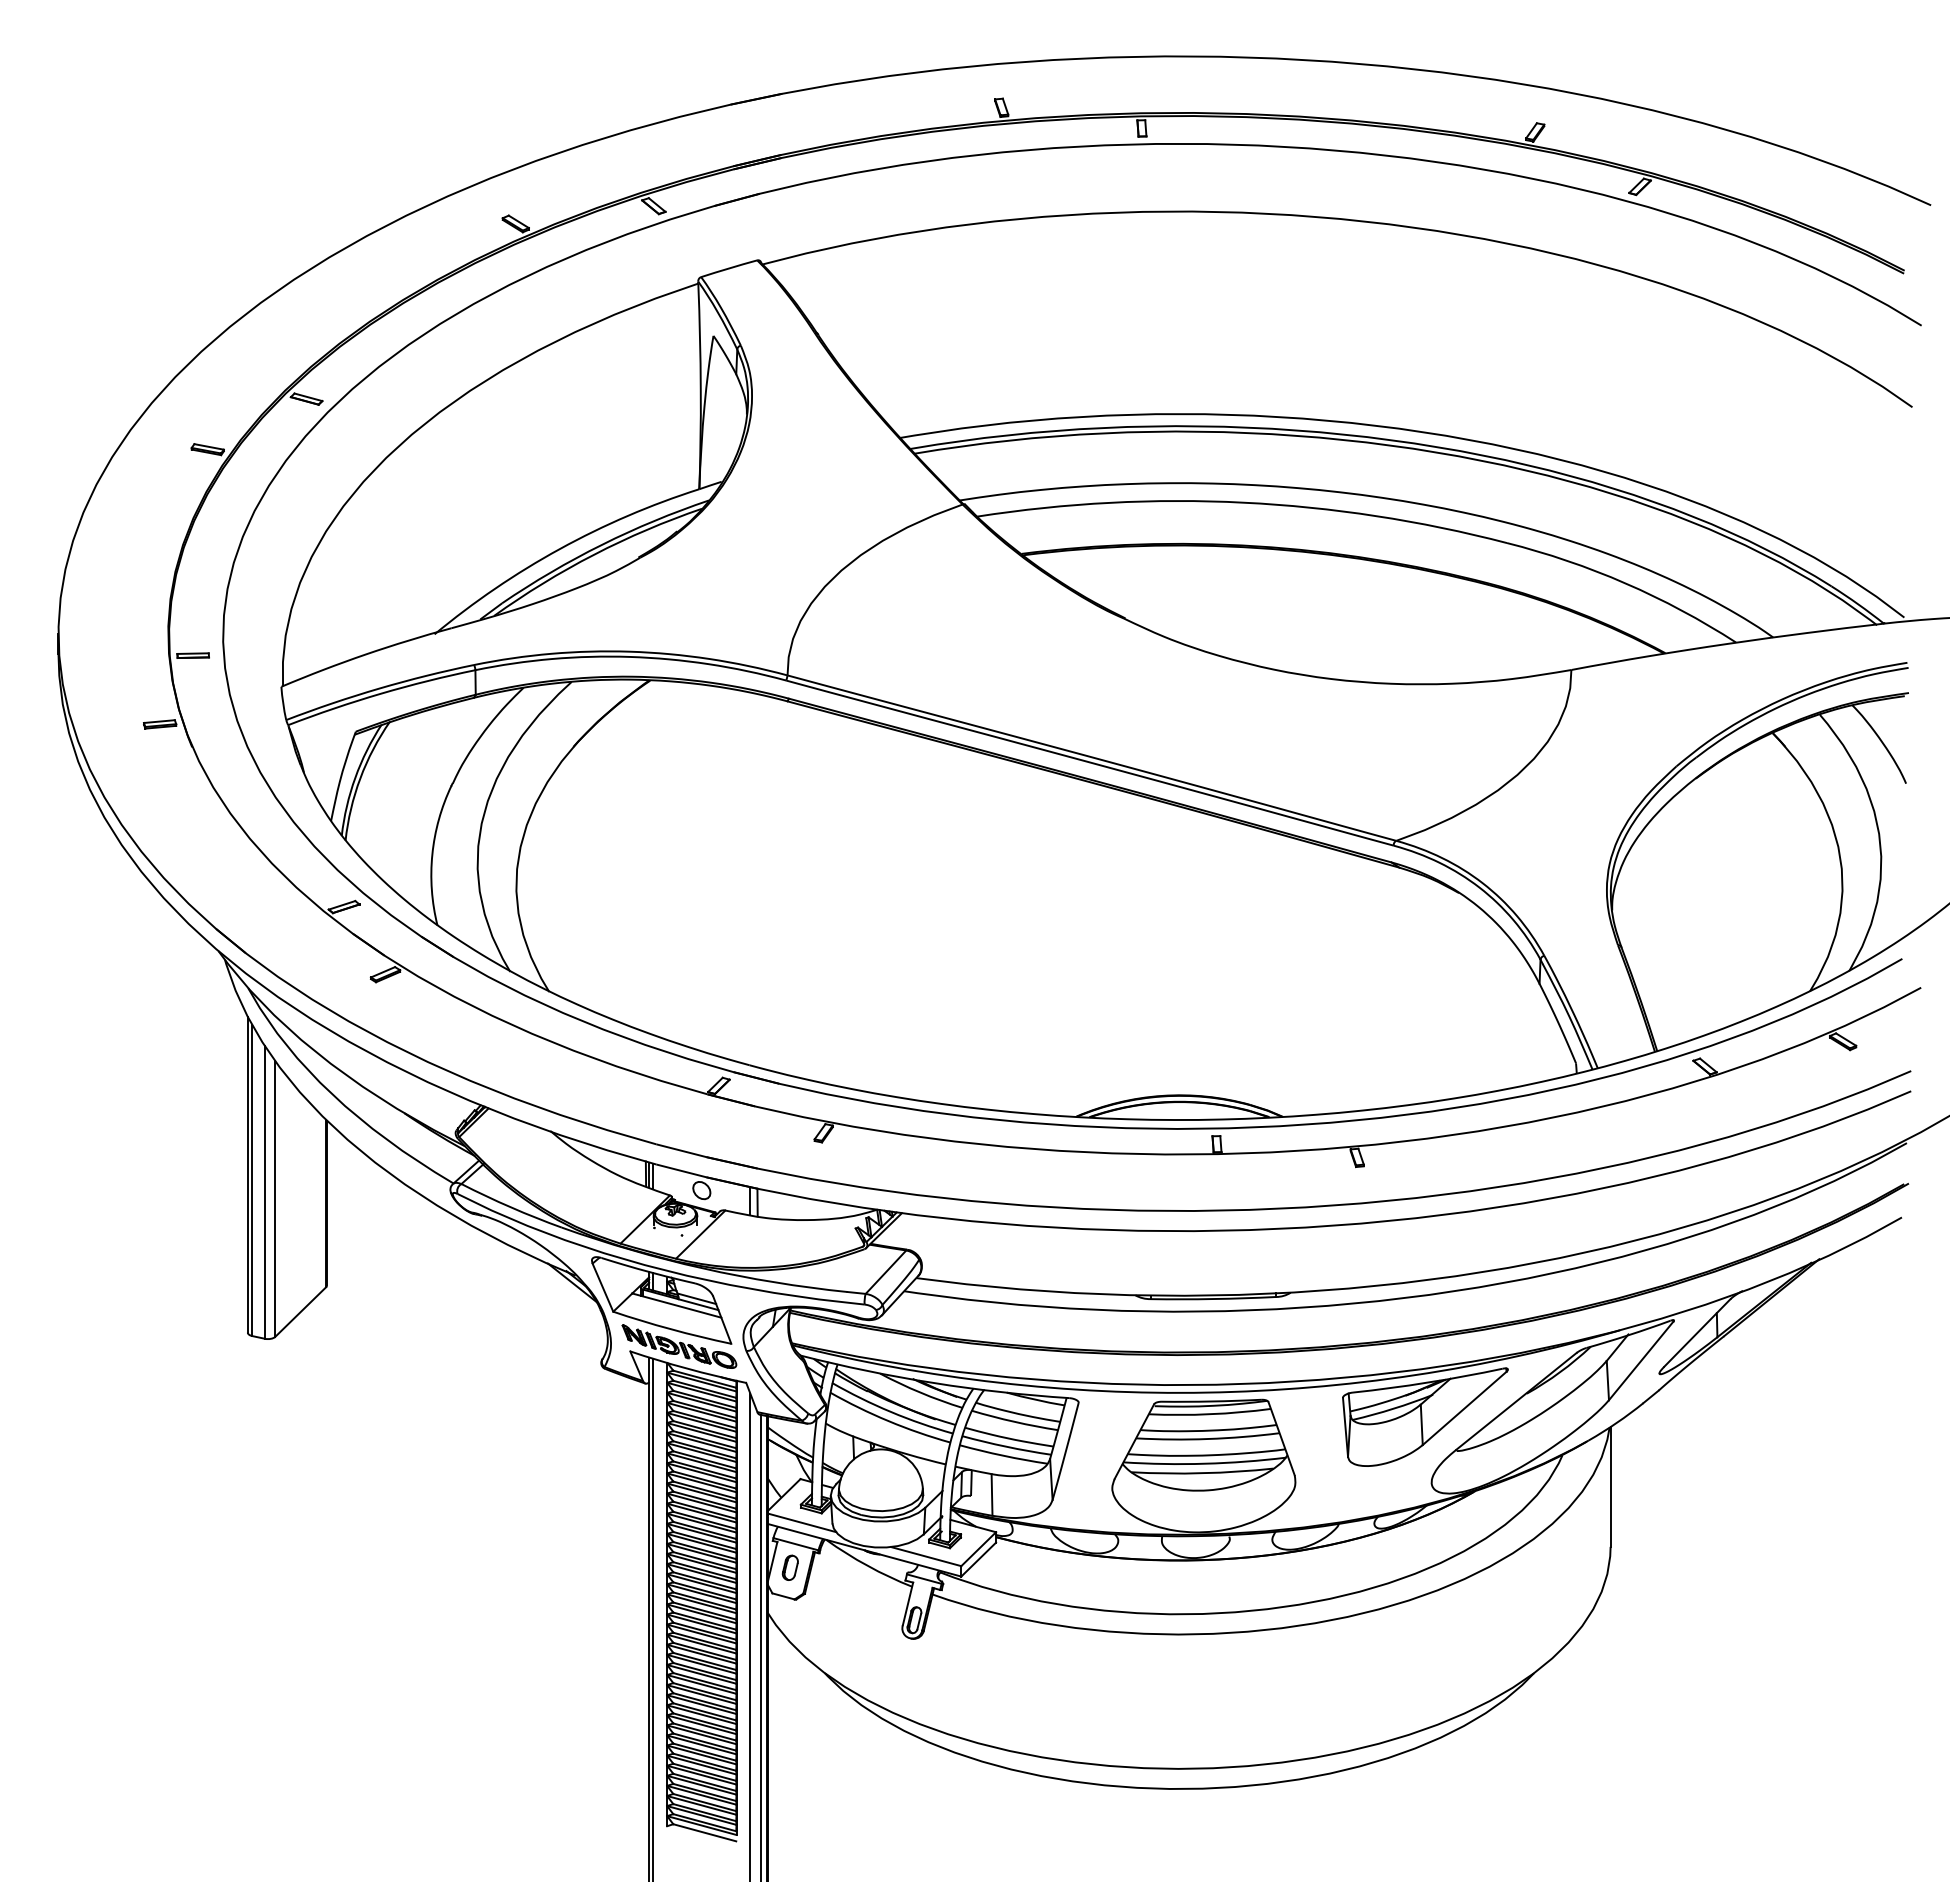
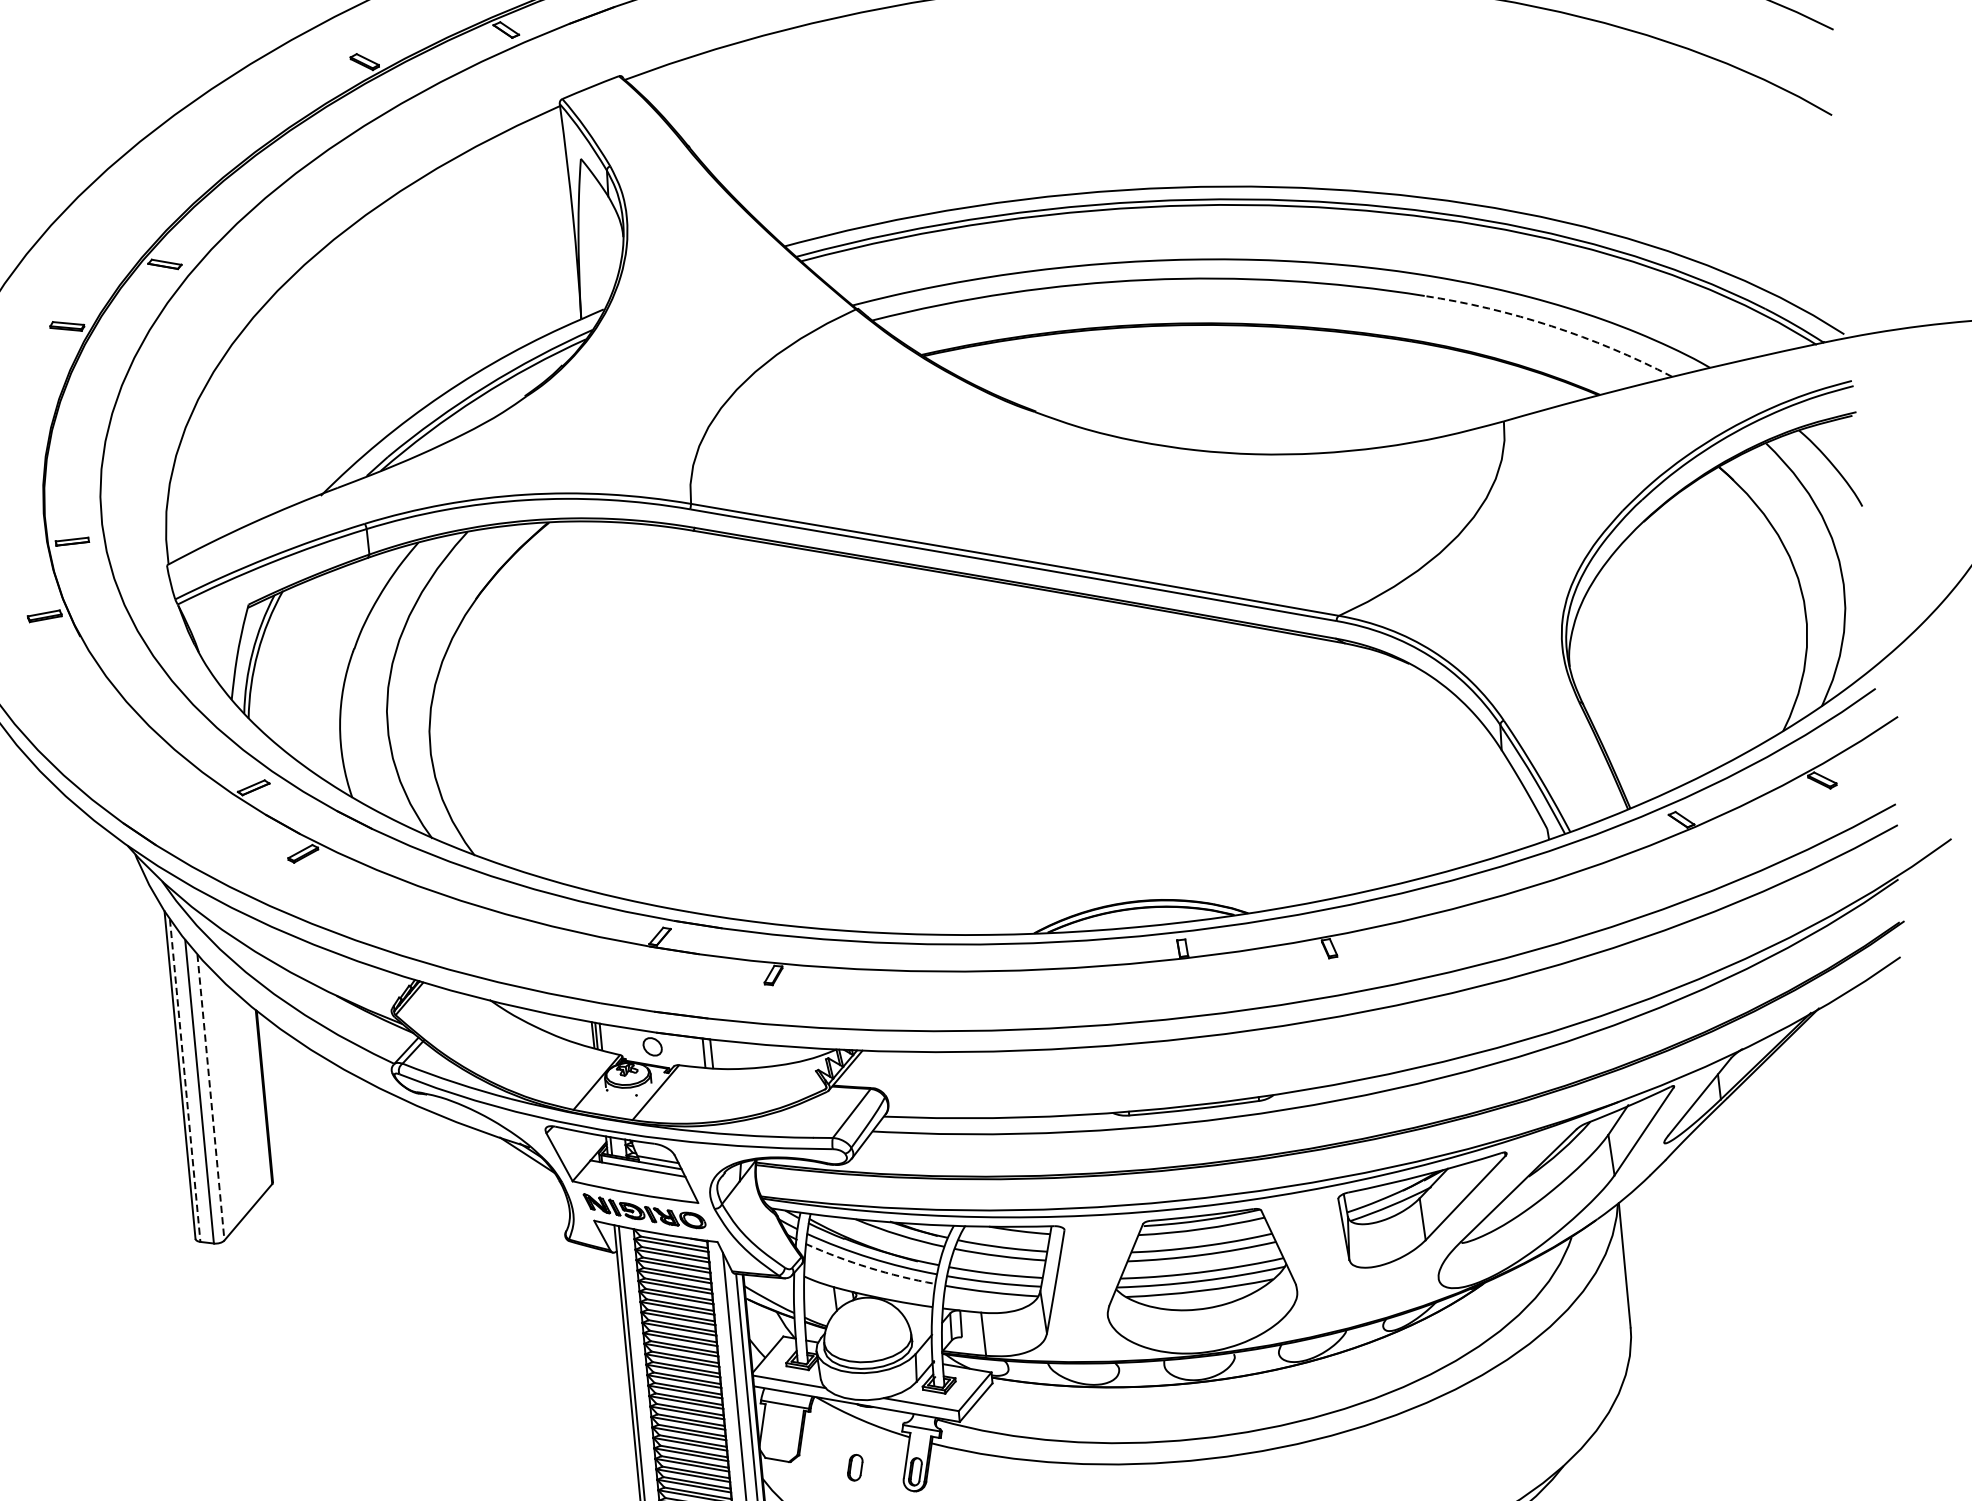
arc: (1625, 583) -> (1551, 326), solid -> dashed
line: (252, 1181) -> (185, 1081), solid -> dashed
line: (275, 1199) -> (211, 1097), solid -> dashed
arc: (888, 1421) -> (869, 1268), solid -> dashed
part: (789, 1567) -> (854, 1467), moved

